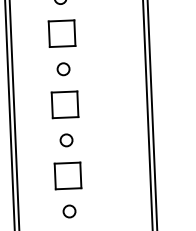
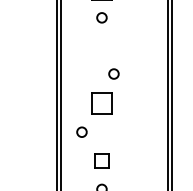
part: (61, 33) -> (101, 46), removed
circle: (62, 68) -> (113, 73), moved
circle: (65, 139) -> (81, 131), moved
part: (67, 175) -> (101, 160), size x0.7

